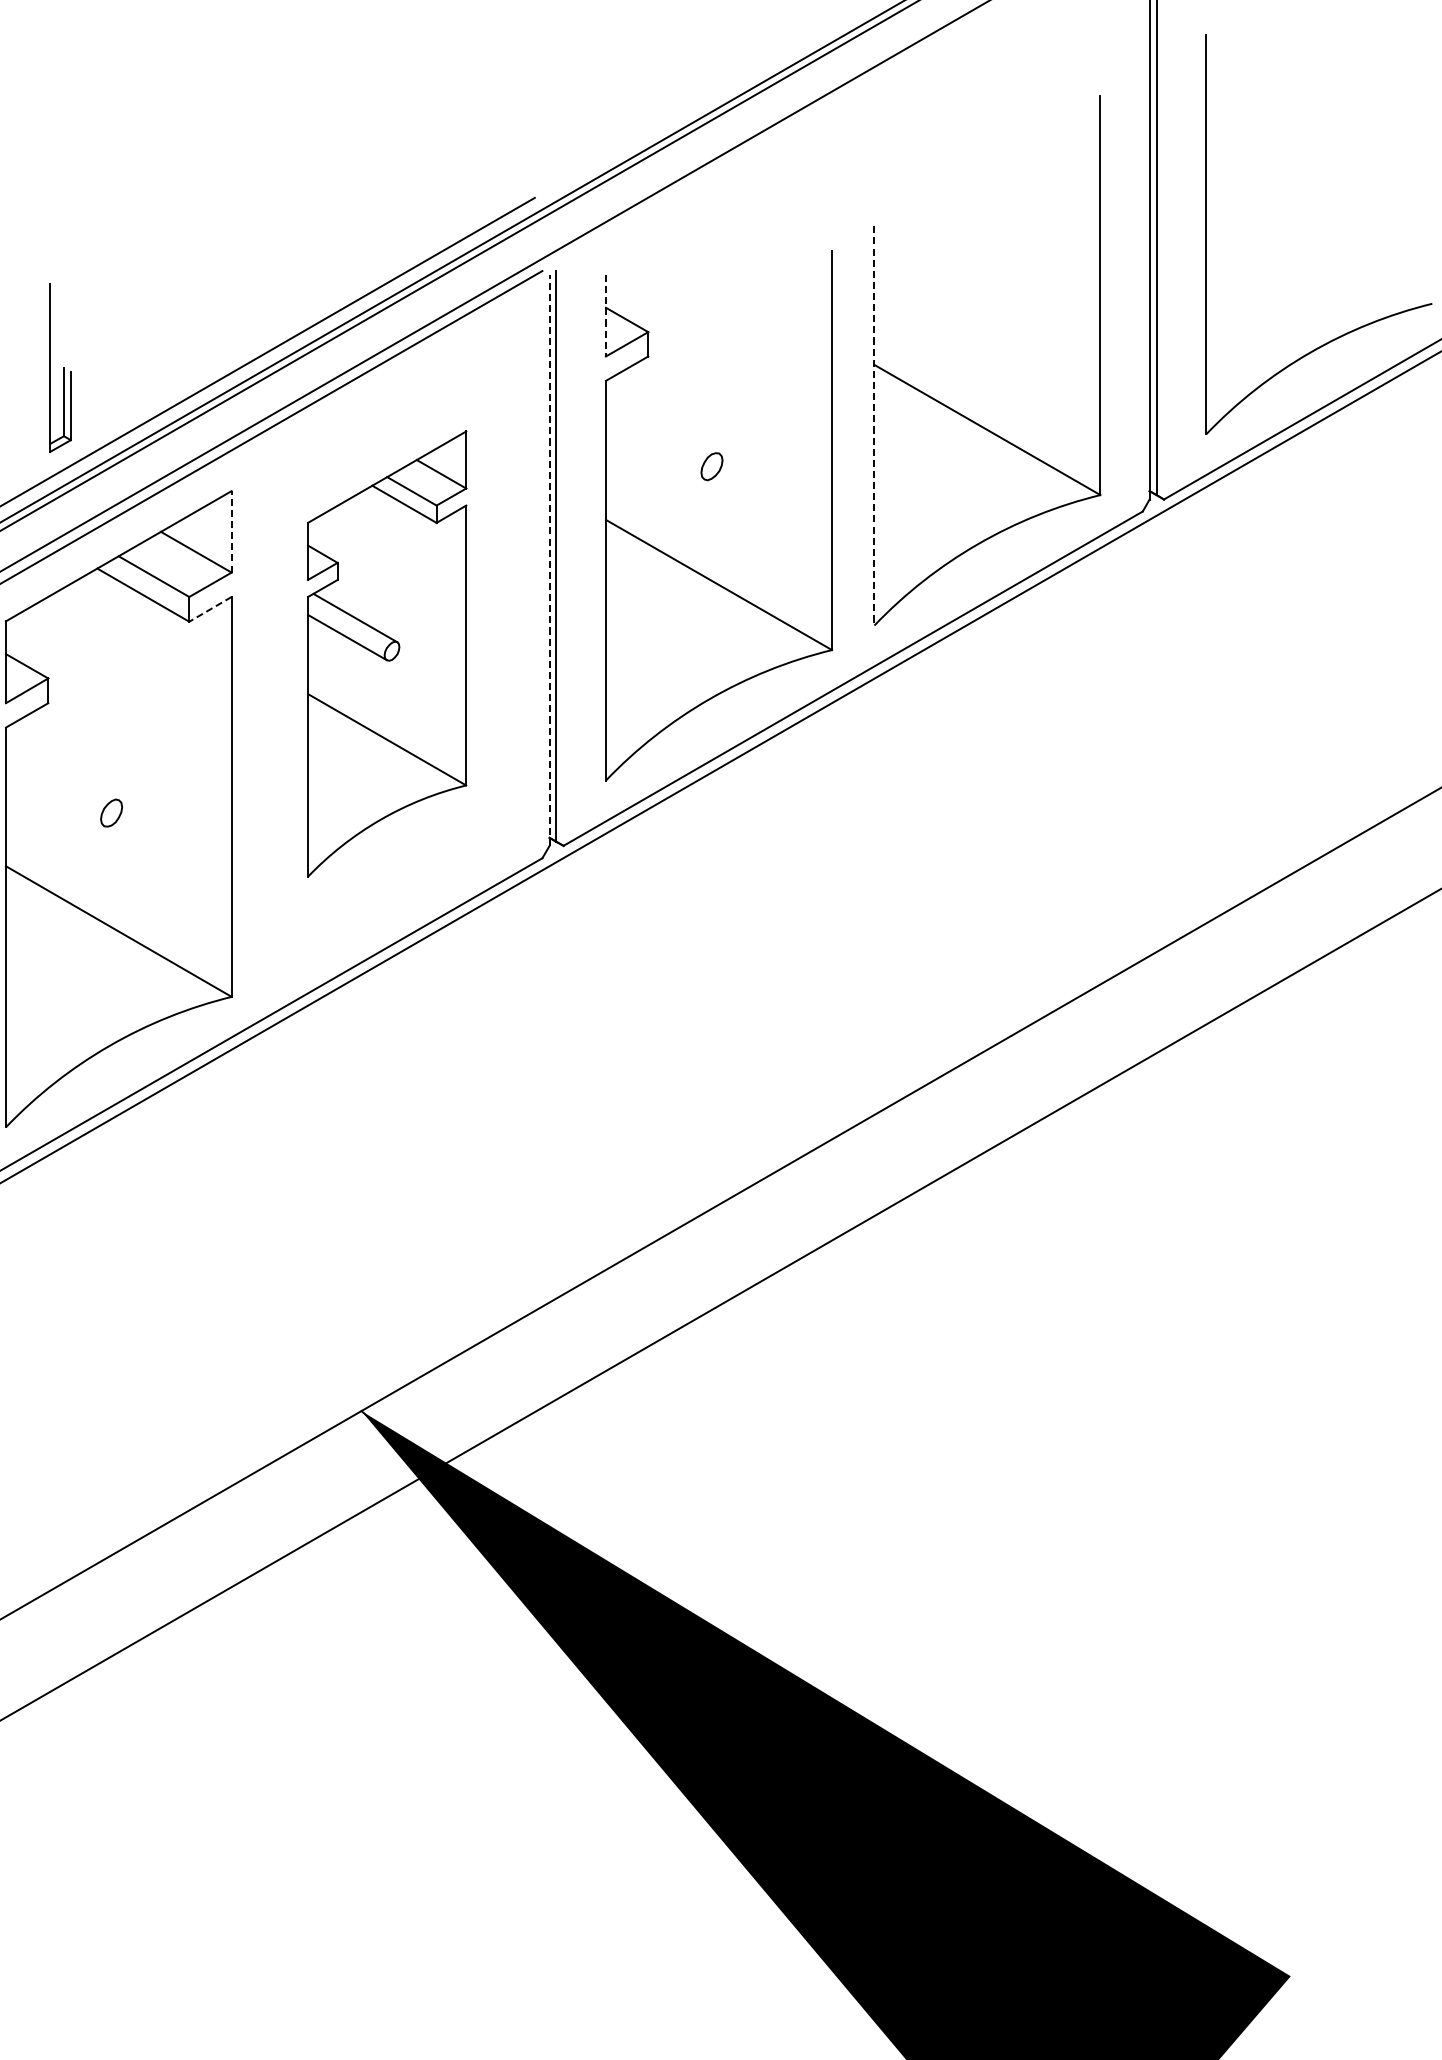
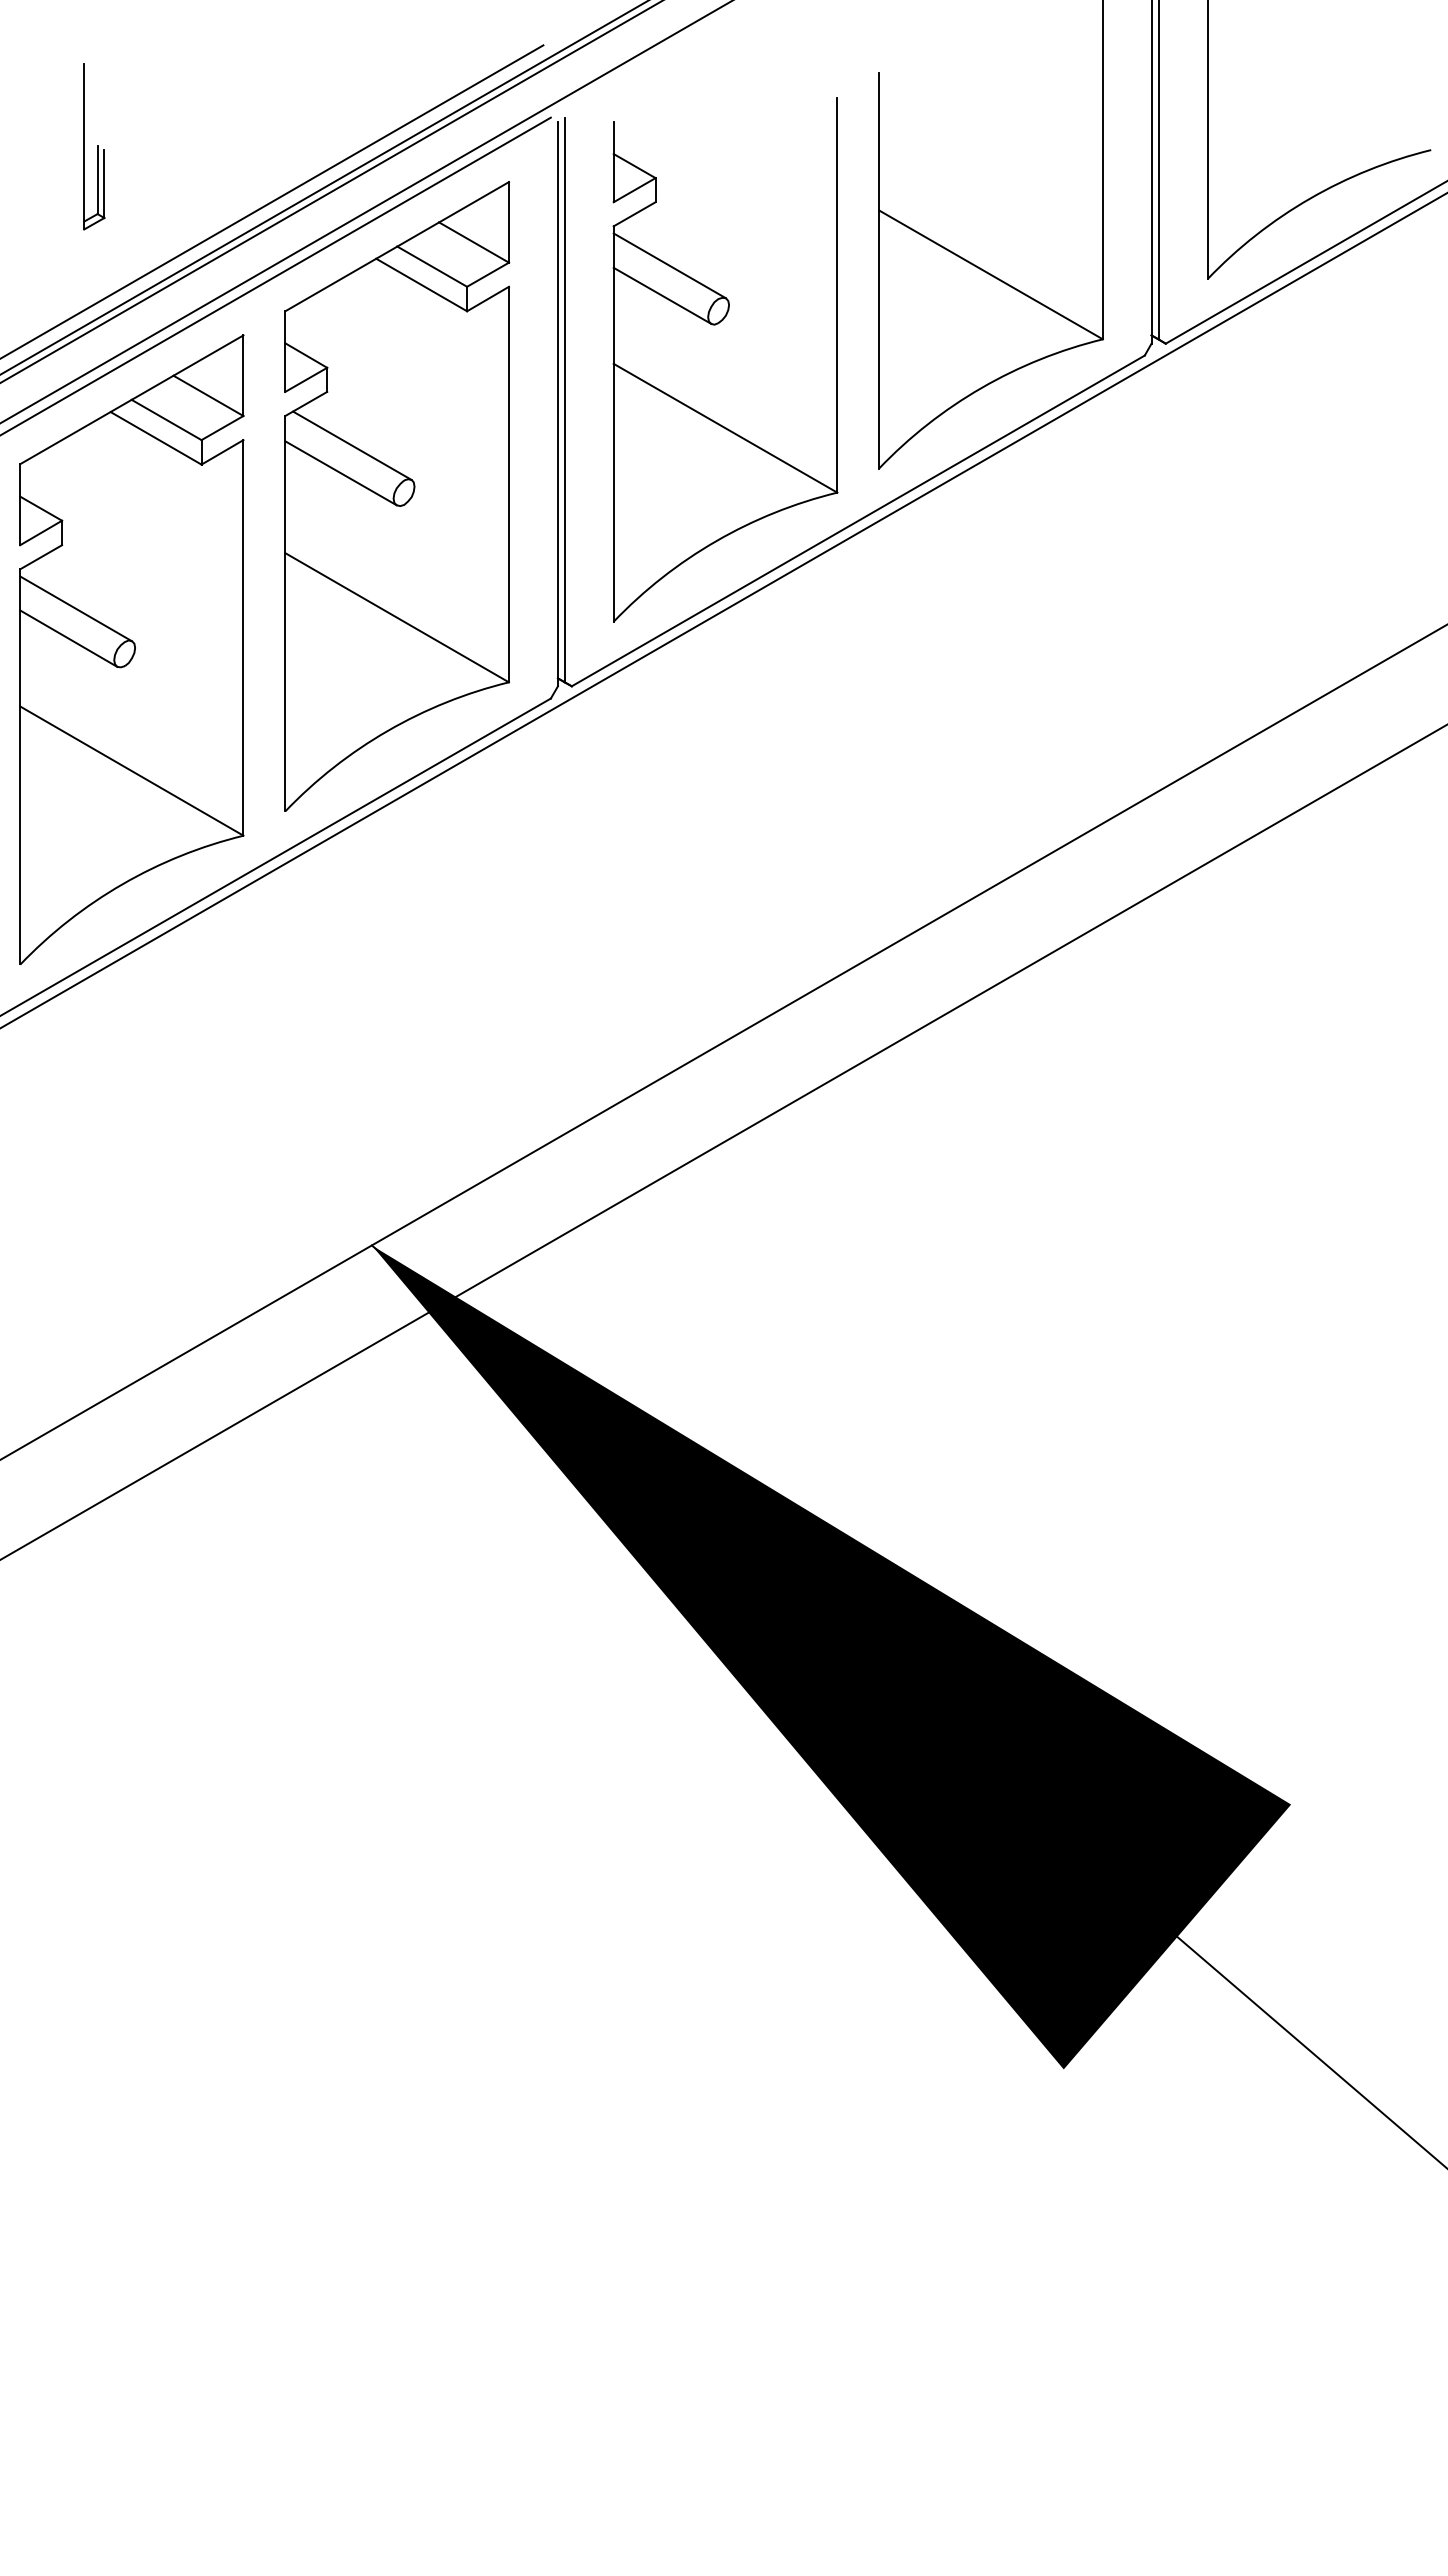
line: (605, 316) -> (613, 162), dashed -> solid
part: (60, 367) -> (94, 146), moved
line: (662, 420) -> (669, 265), added
line: (874, 425) -> (879, 270), dashed -> solid
line: (655, 450) -> (662, 295), added
line: (231, 531) -> (243, 375), dashed -> solid
line: (550, 559) -> (558, 403), dashed -> solid
line: (210, 609) -> (222, 452), dashed -> solid
part: (387, 653) -> (397, 496), size x1.43
line: (62, 767) -> (76, 608), added
line: (54, 797) -> (68, 638), added

